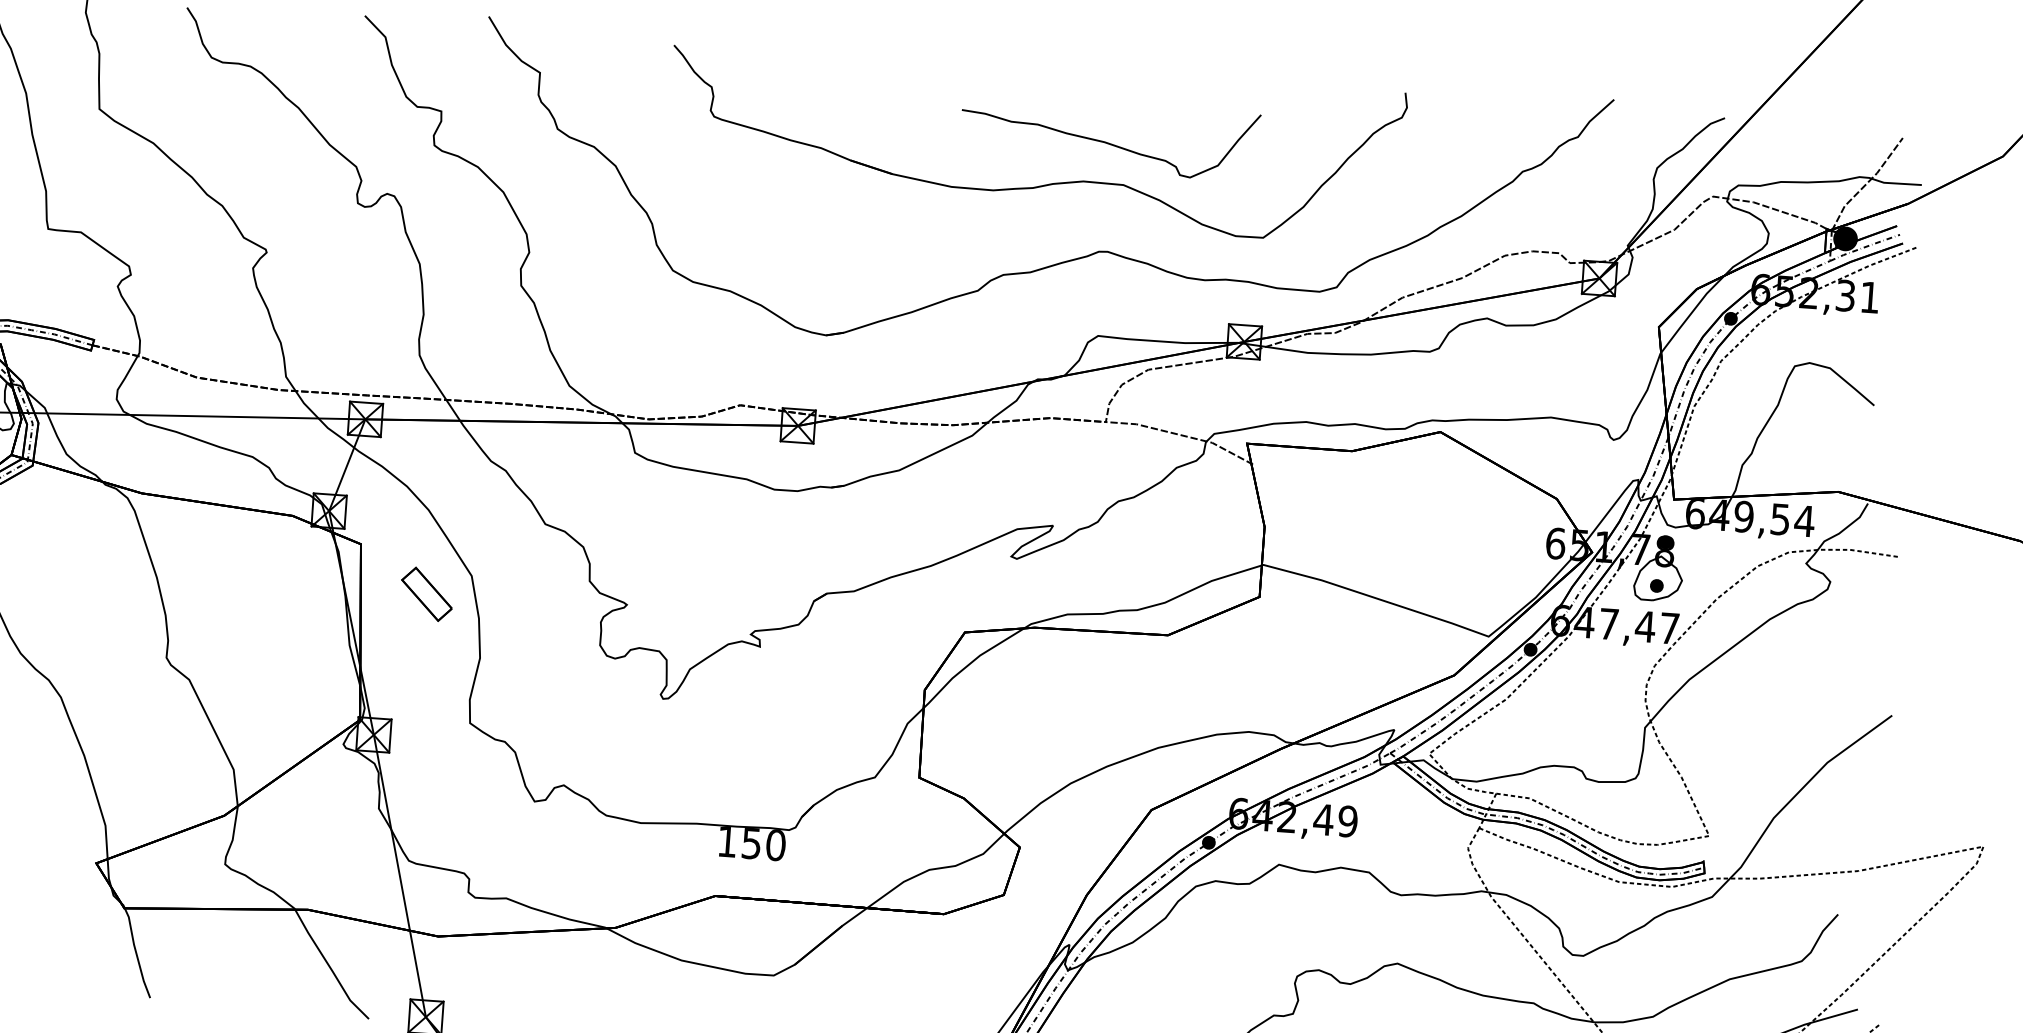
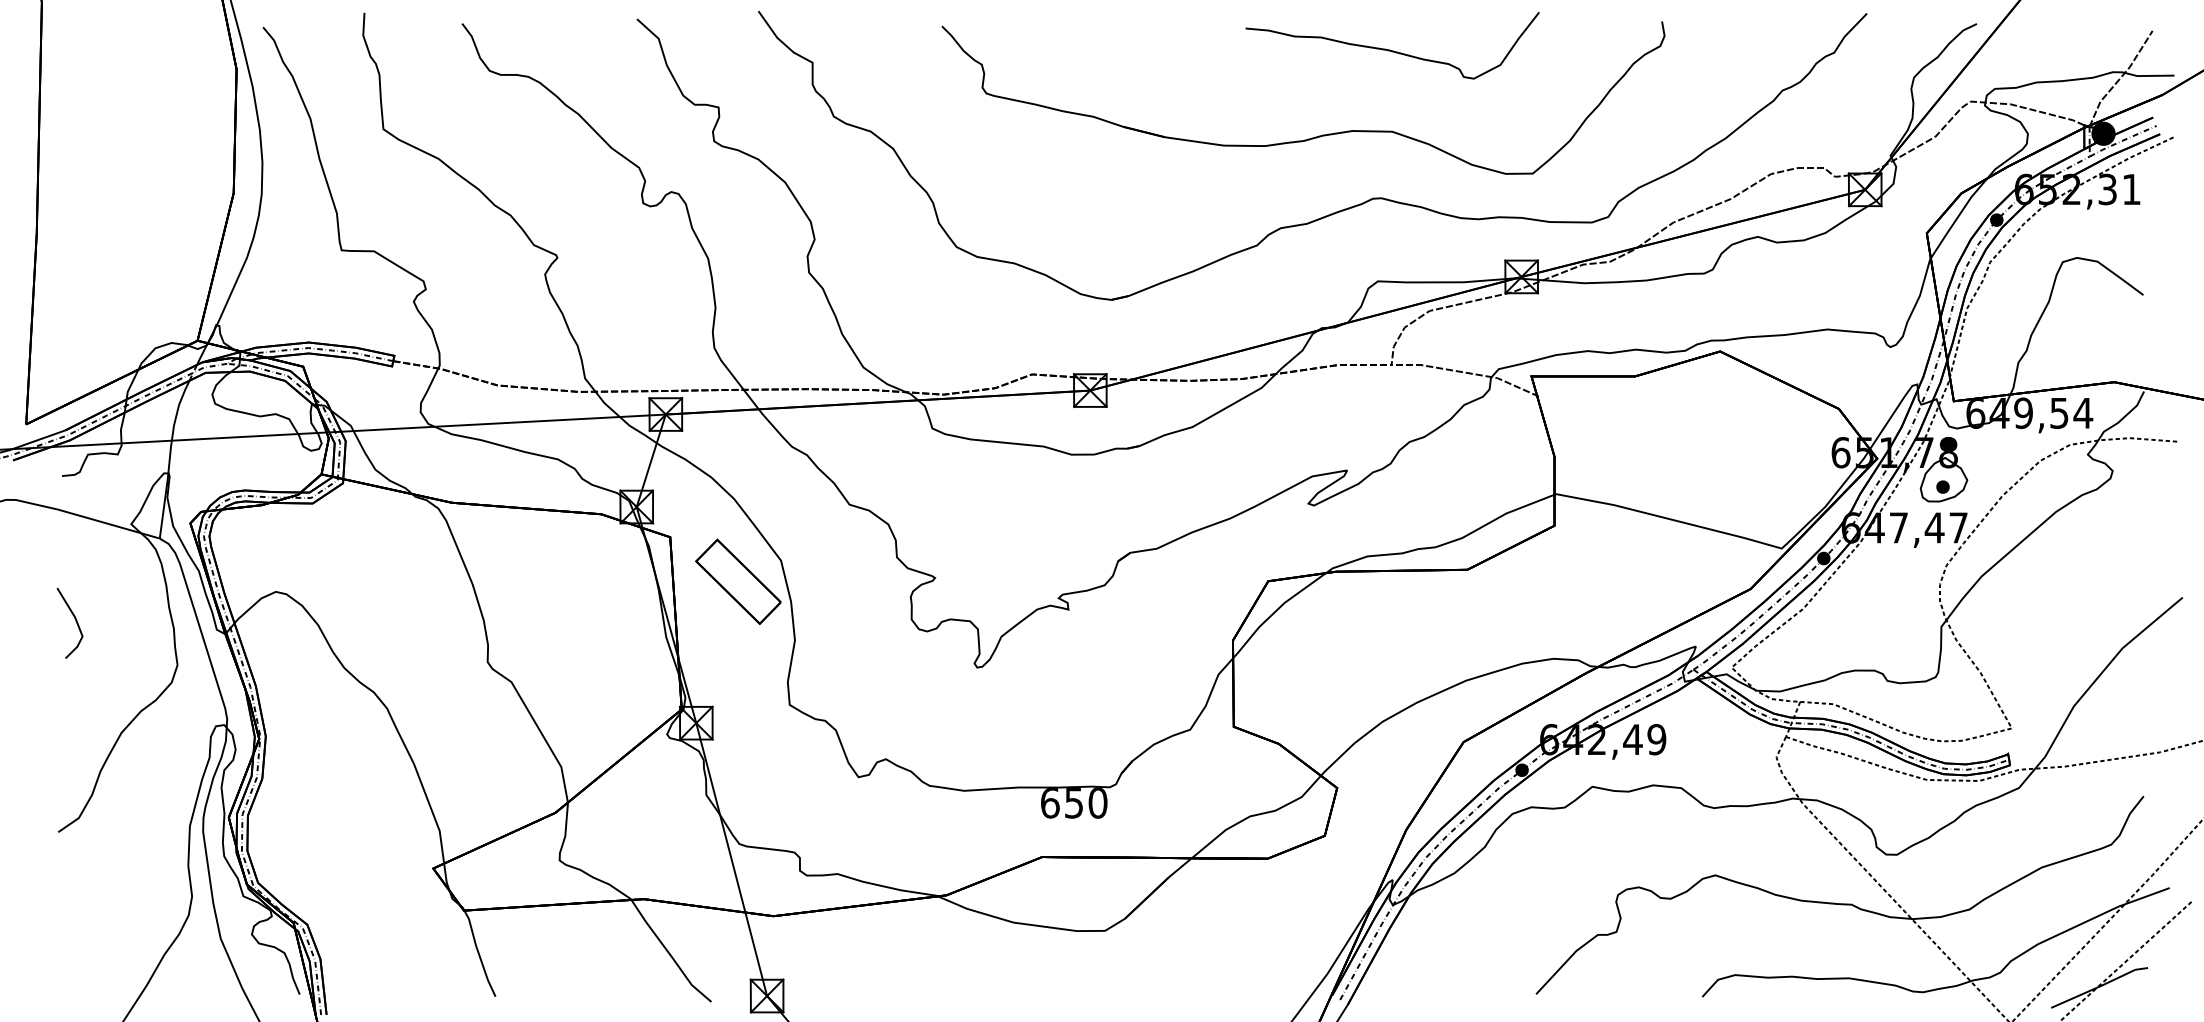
curve: (1107, 141) -> (1390, 49), moved
part: (427, 594) -> (738, 581), size x1.67
text: (727, 842) -> (1050, 803), 150 -> 650

